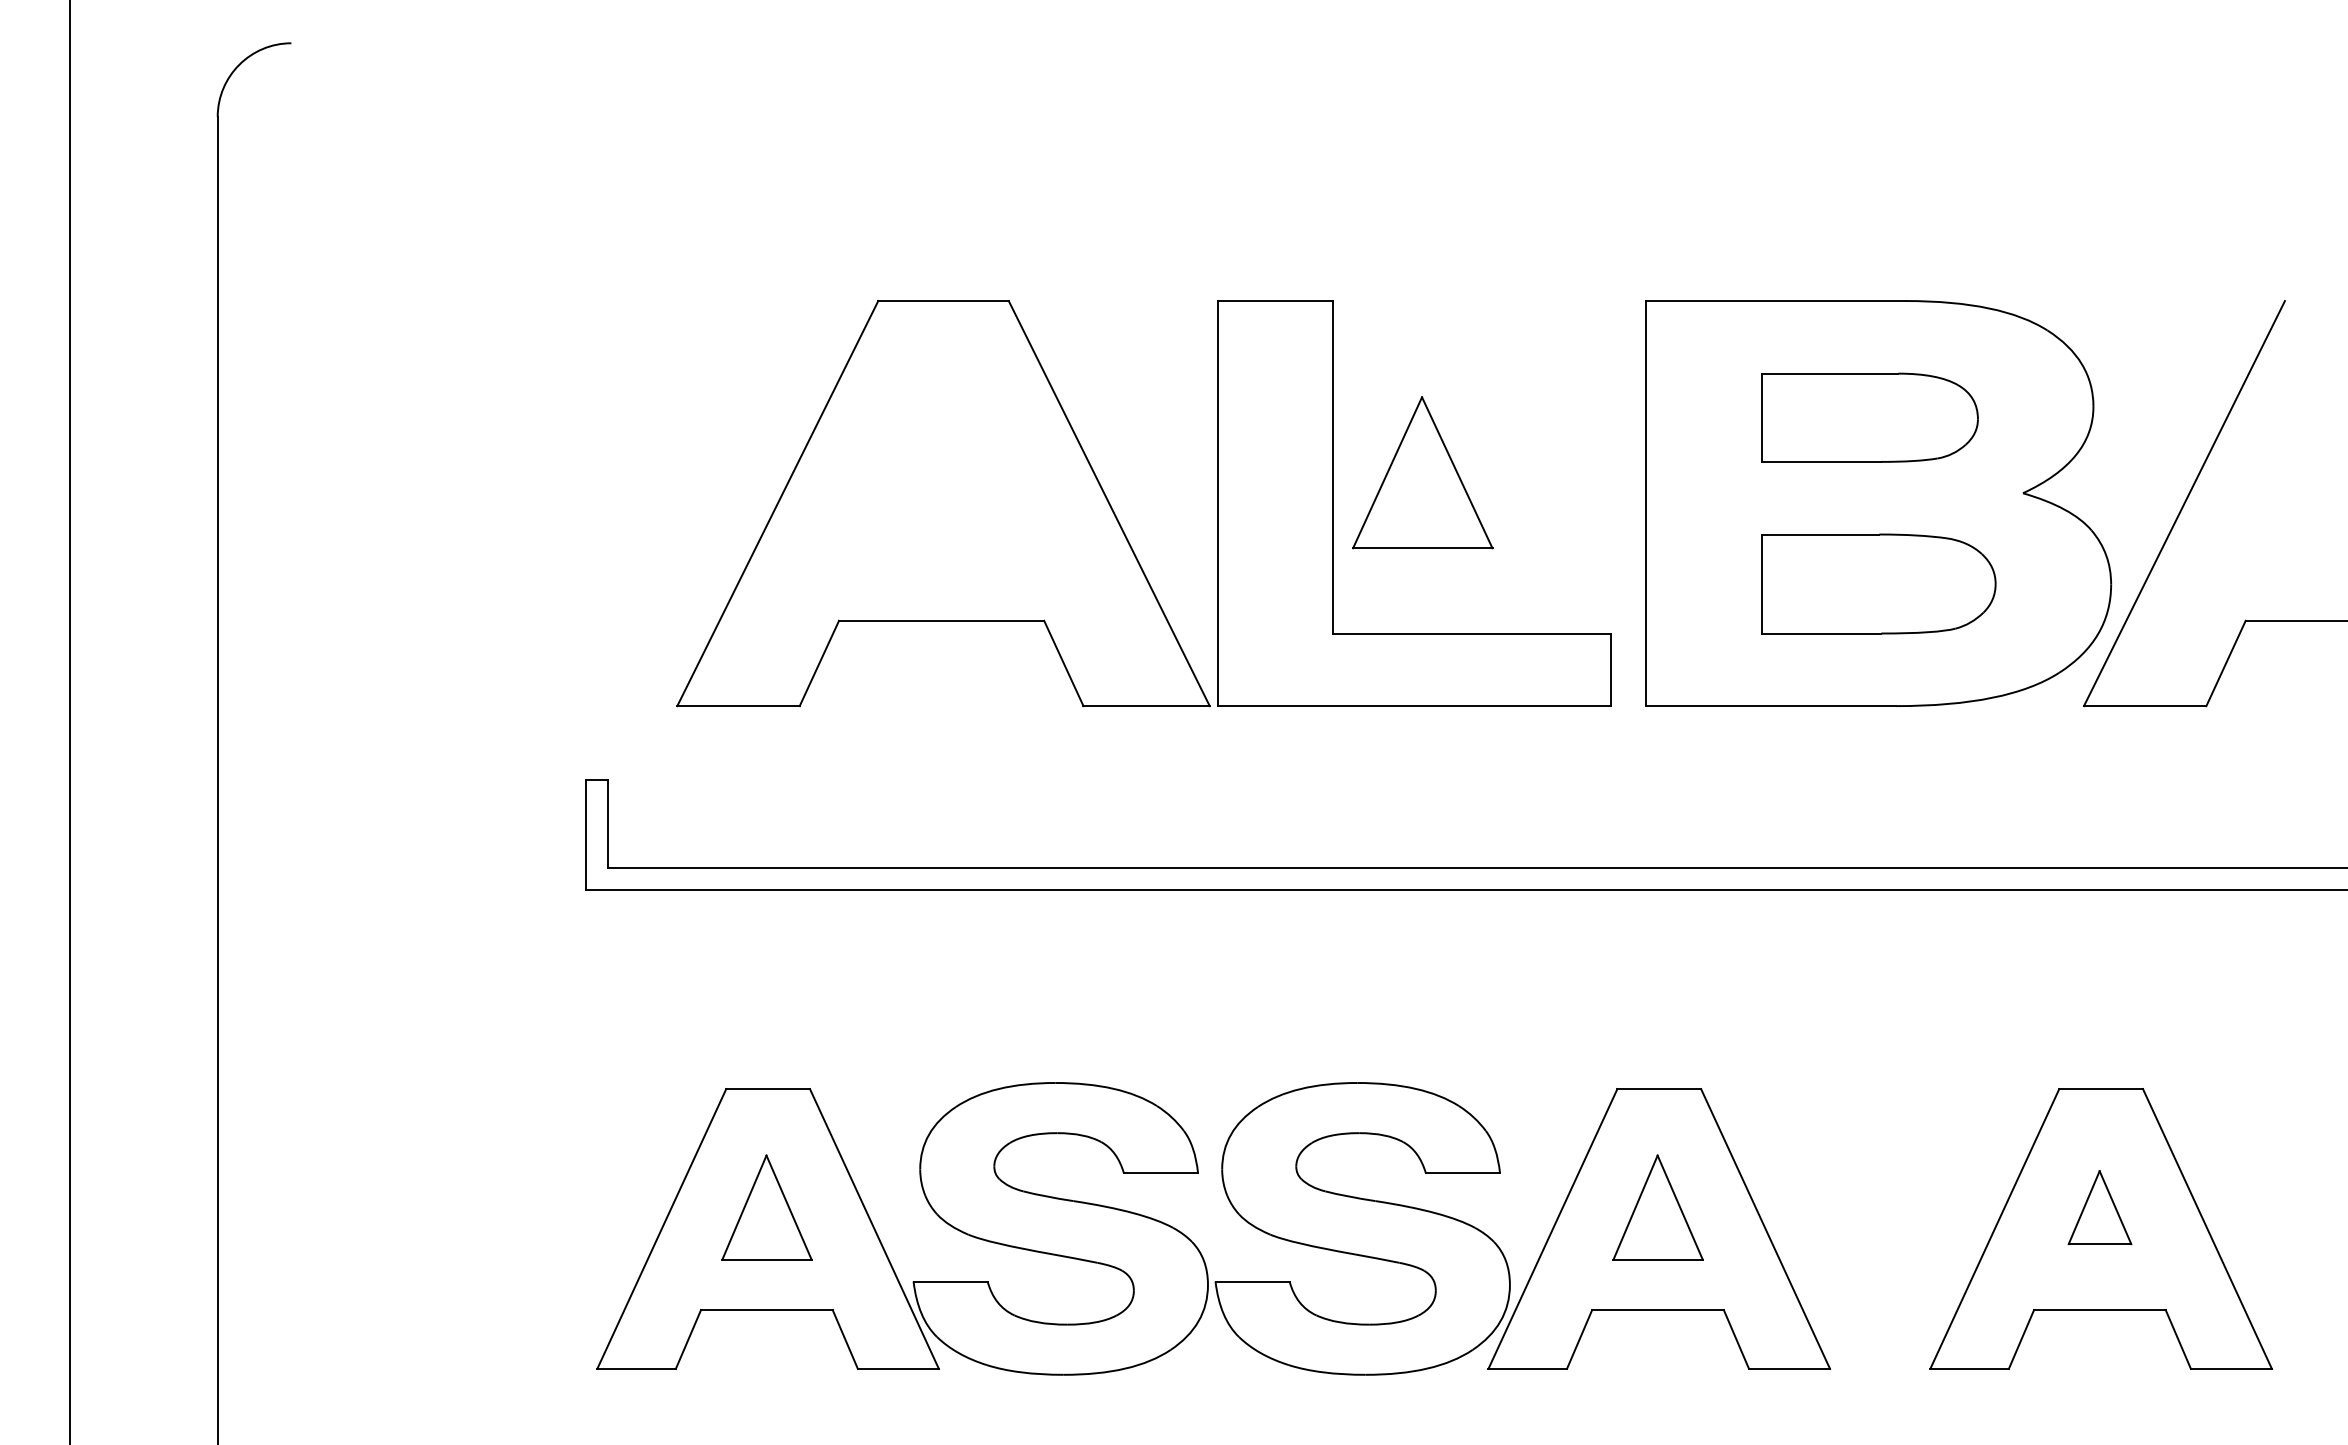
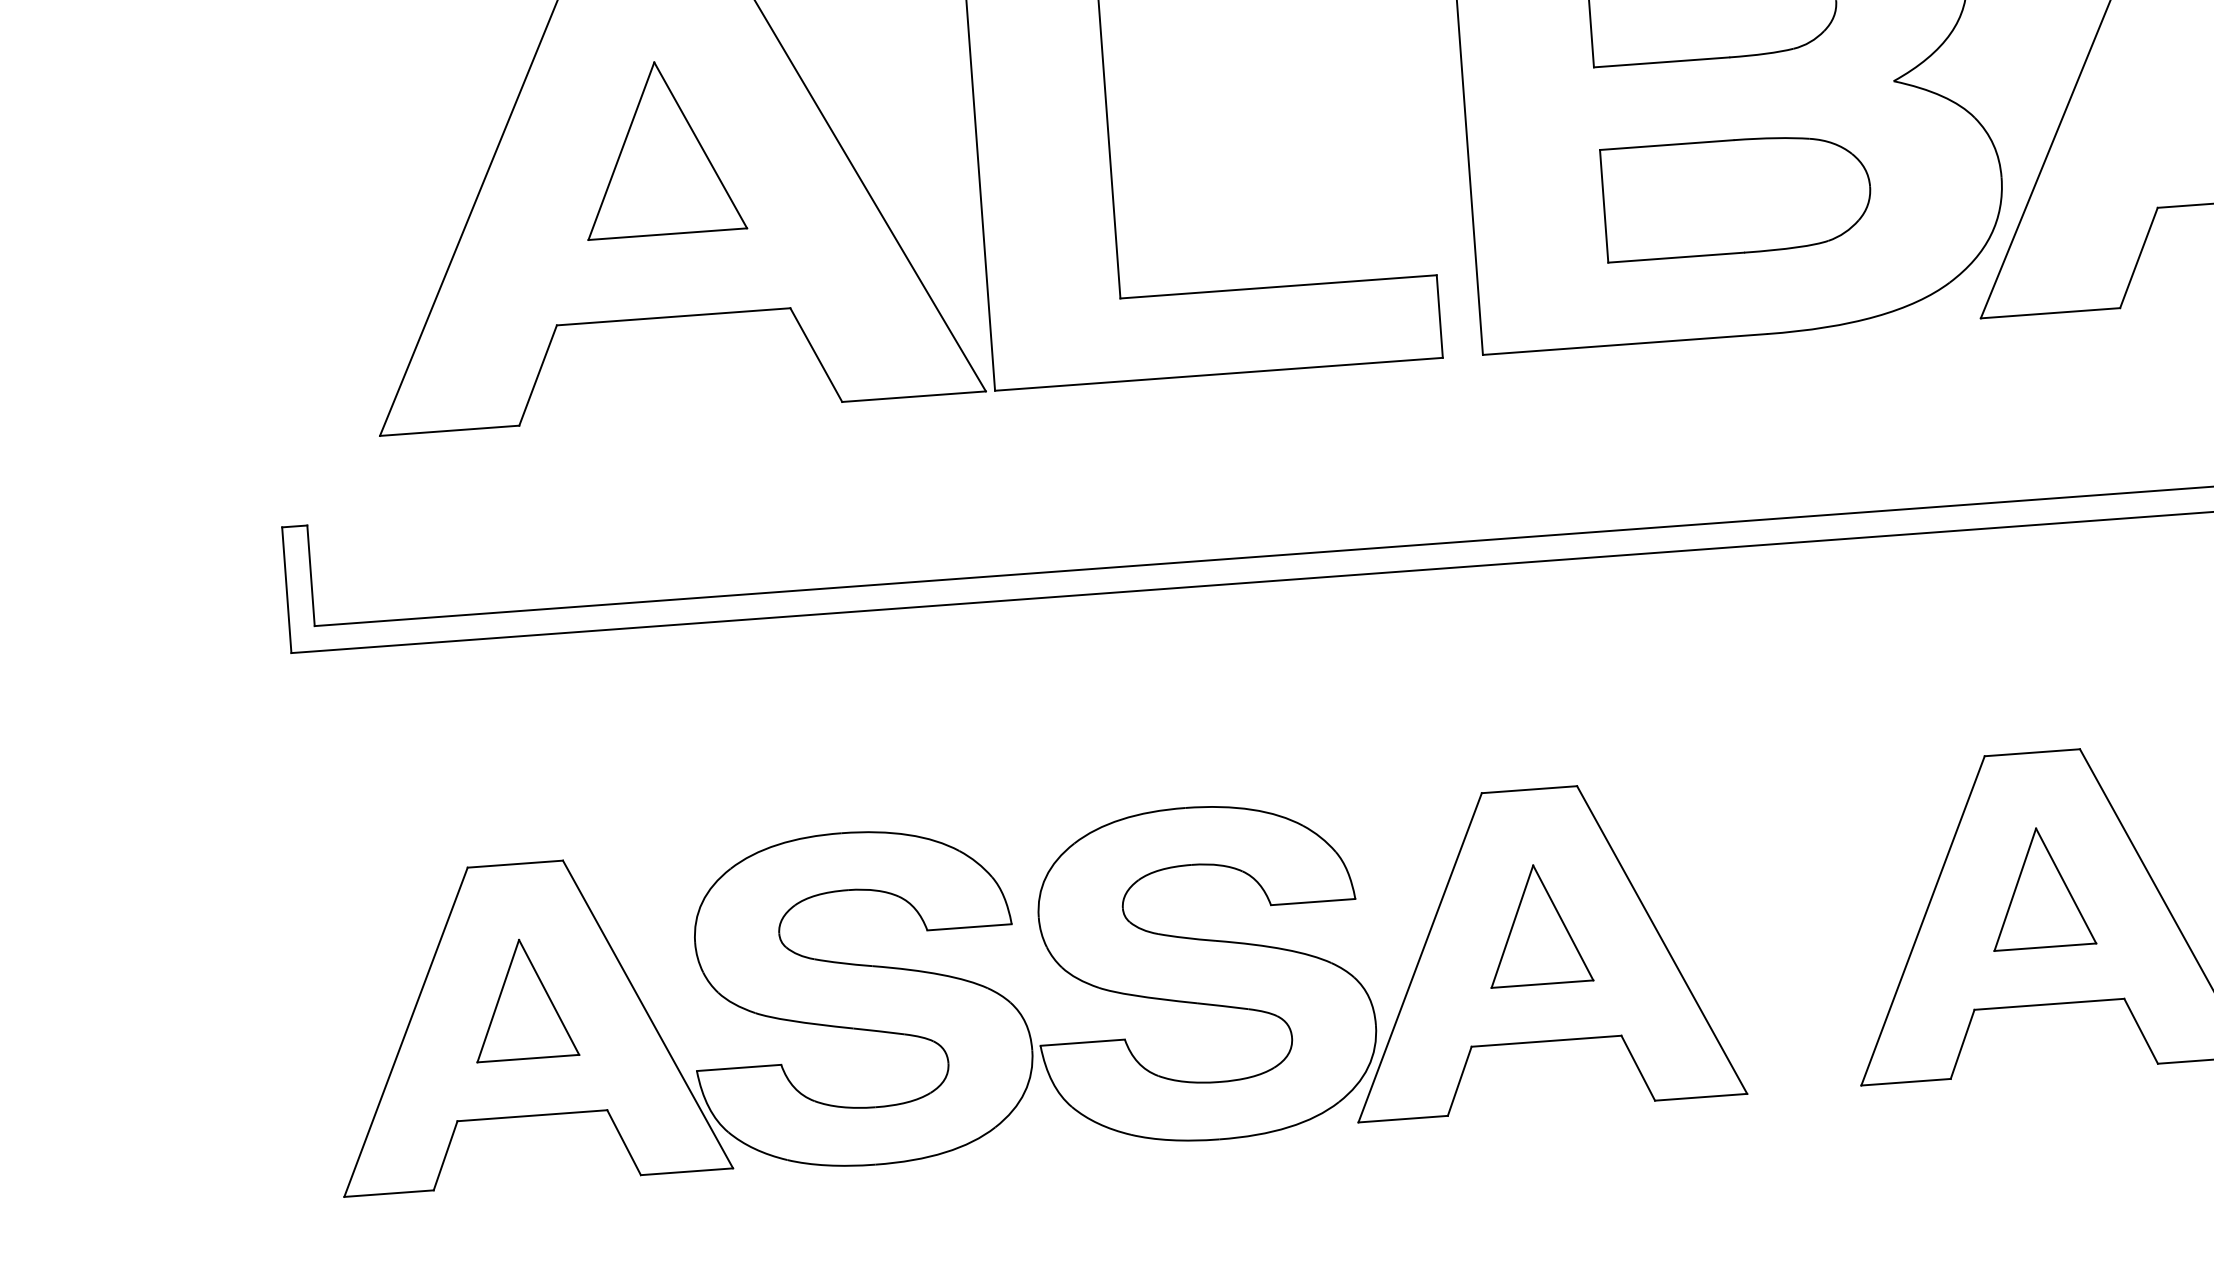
part: (1422, 472) -> (661, 147), moved
part: (2099, 1207) -> (2040, 887), size x1.43

